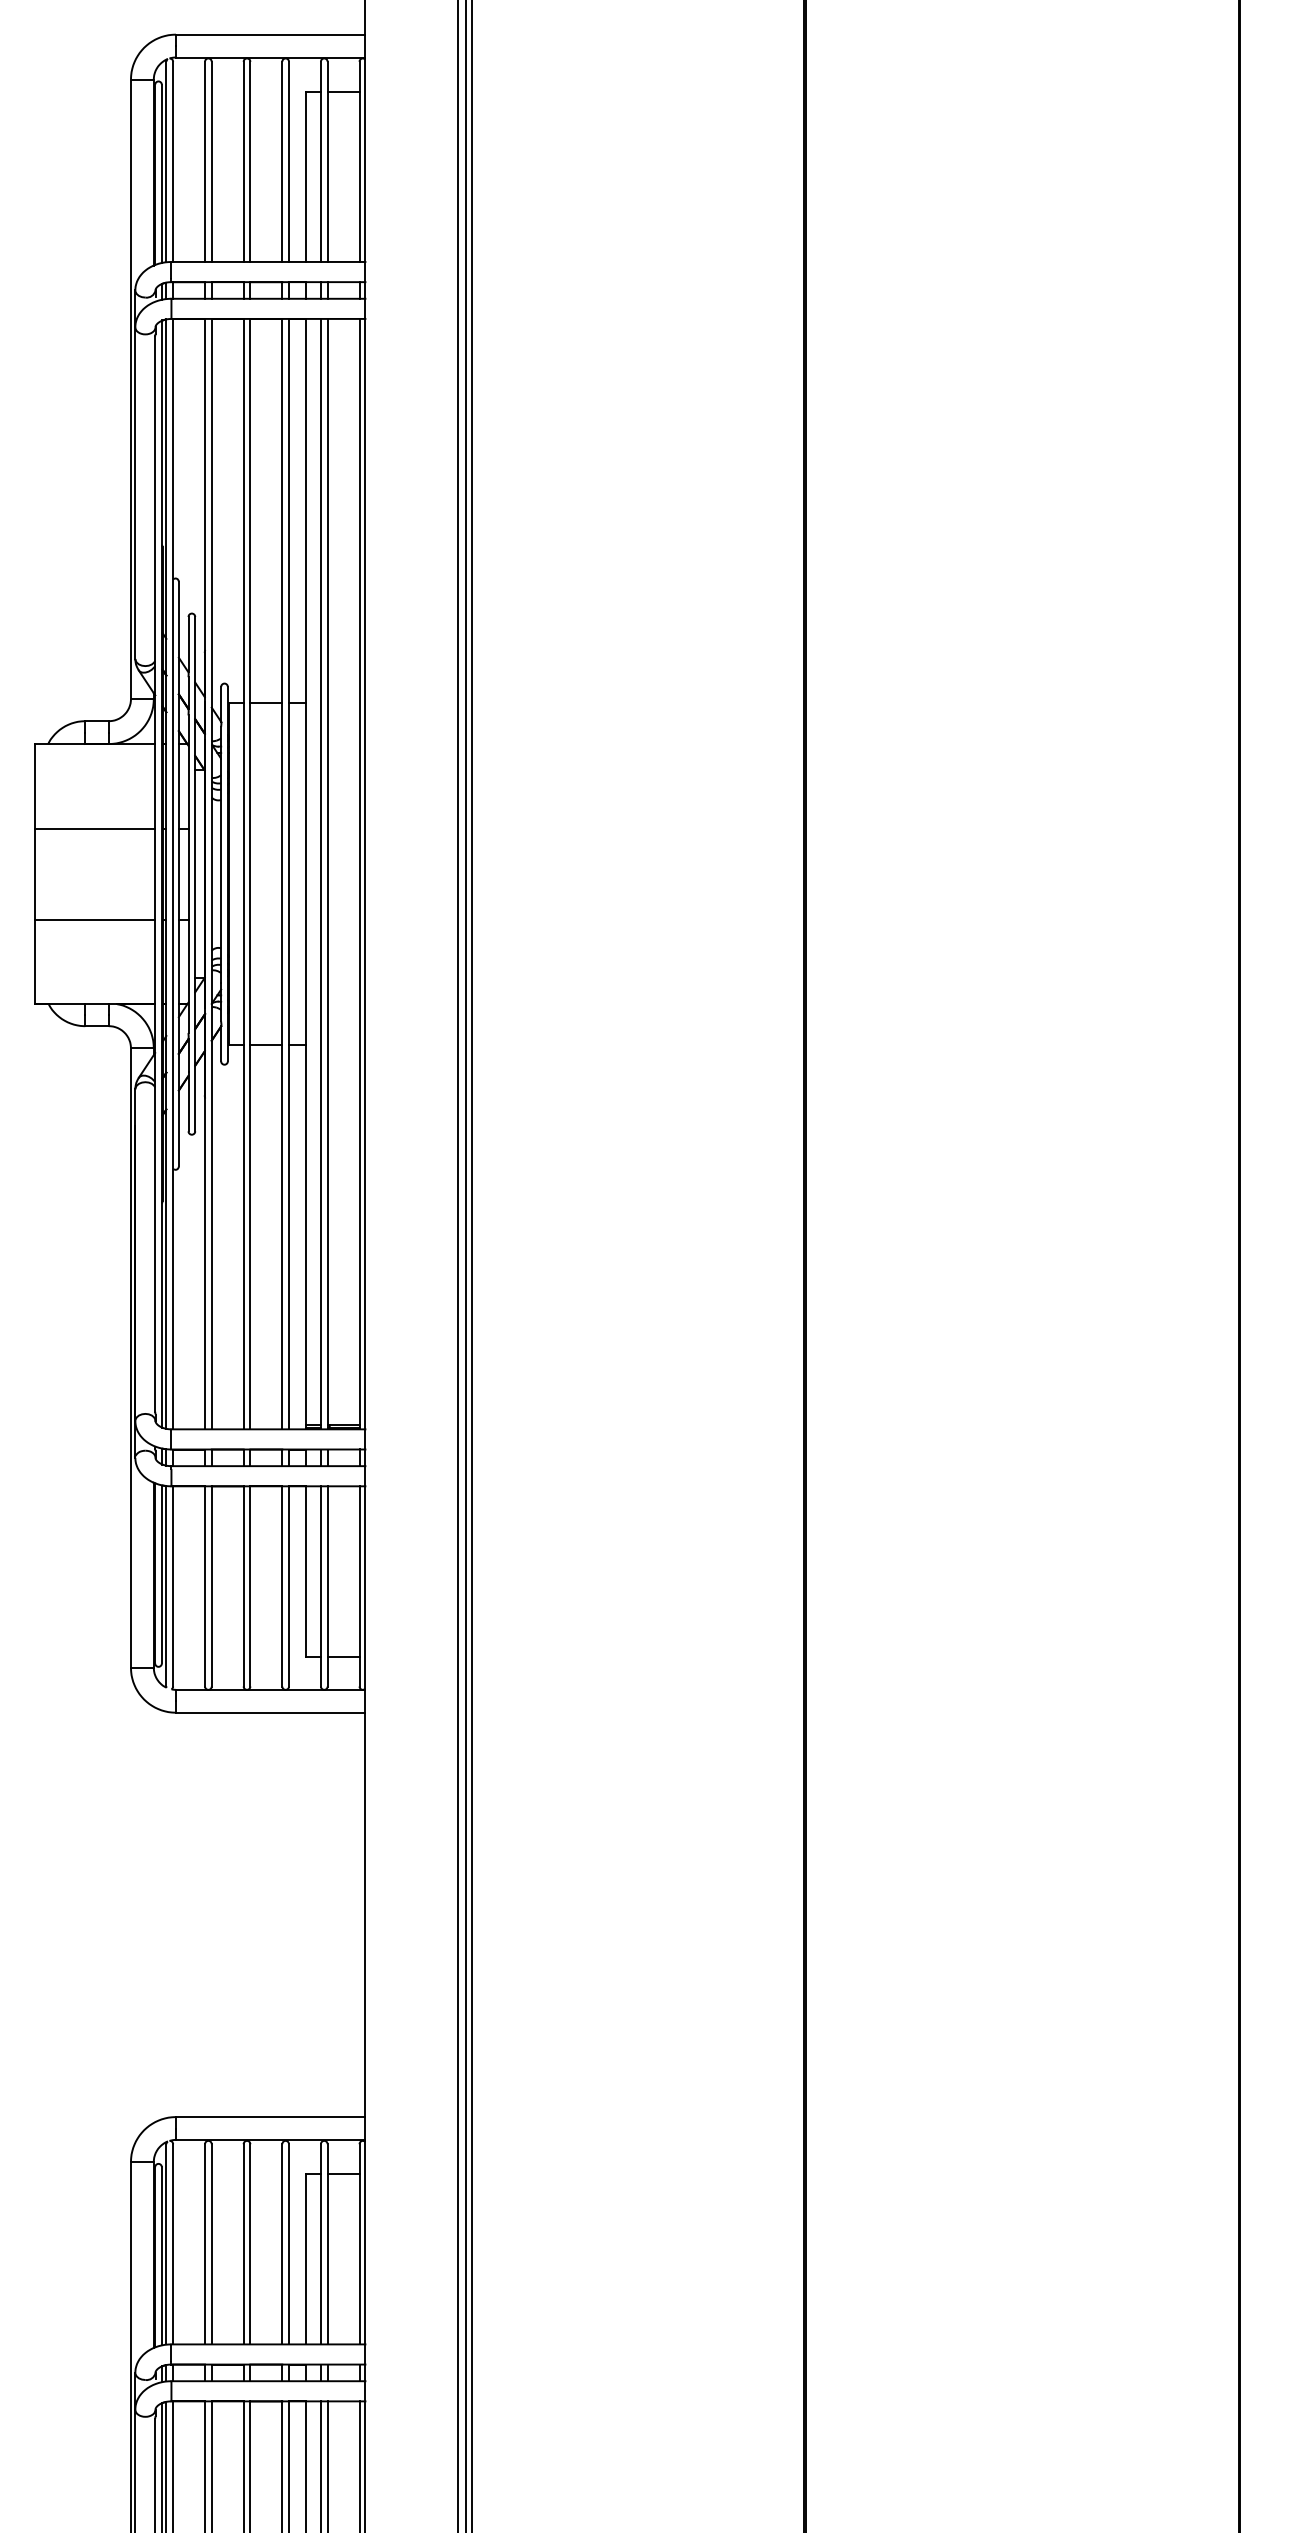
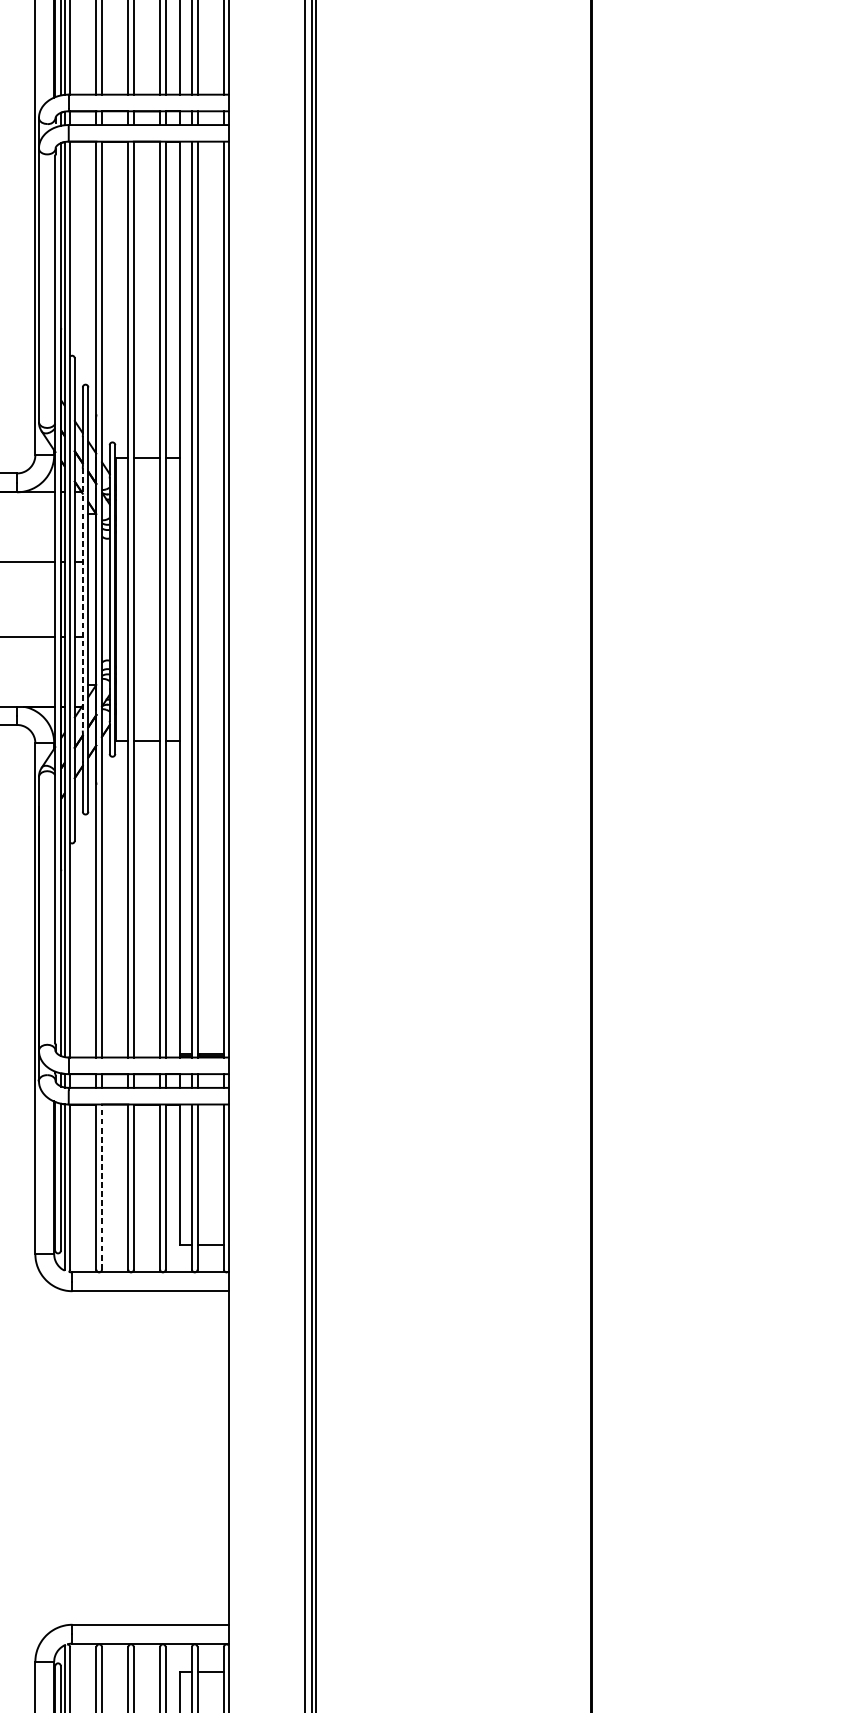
line: (188, 874) -> (82, 599), solid -> dashed
line: (211, 1585) -> (101, 1186), solid -> dashed

